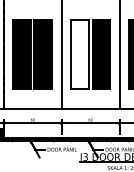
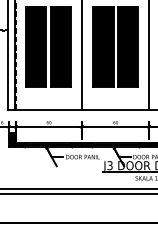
fill: (79, 55) -> (103, 47), added

